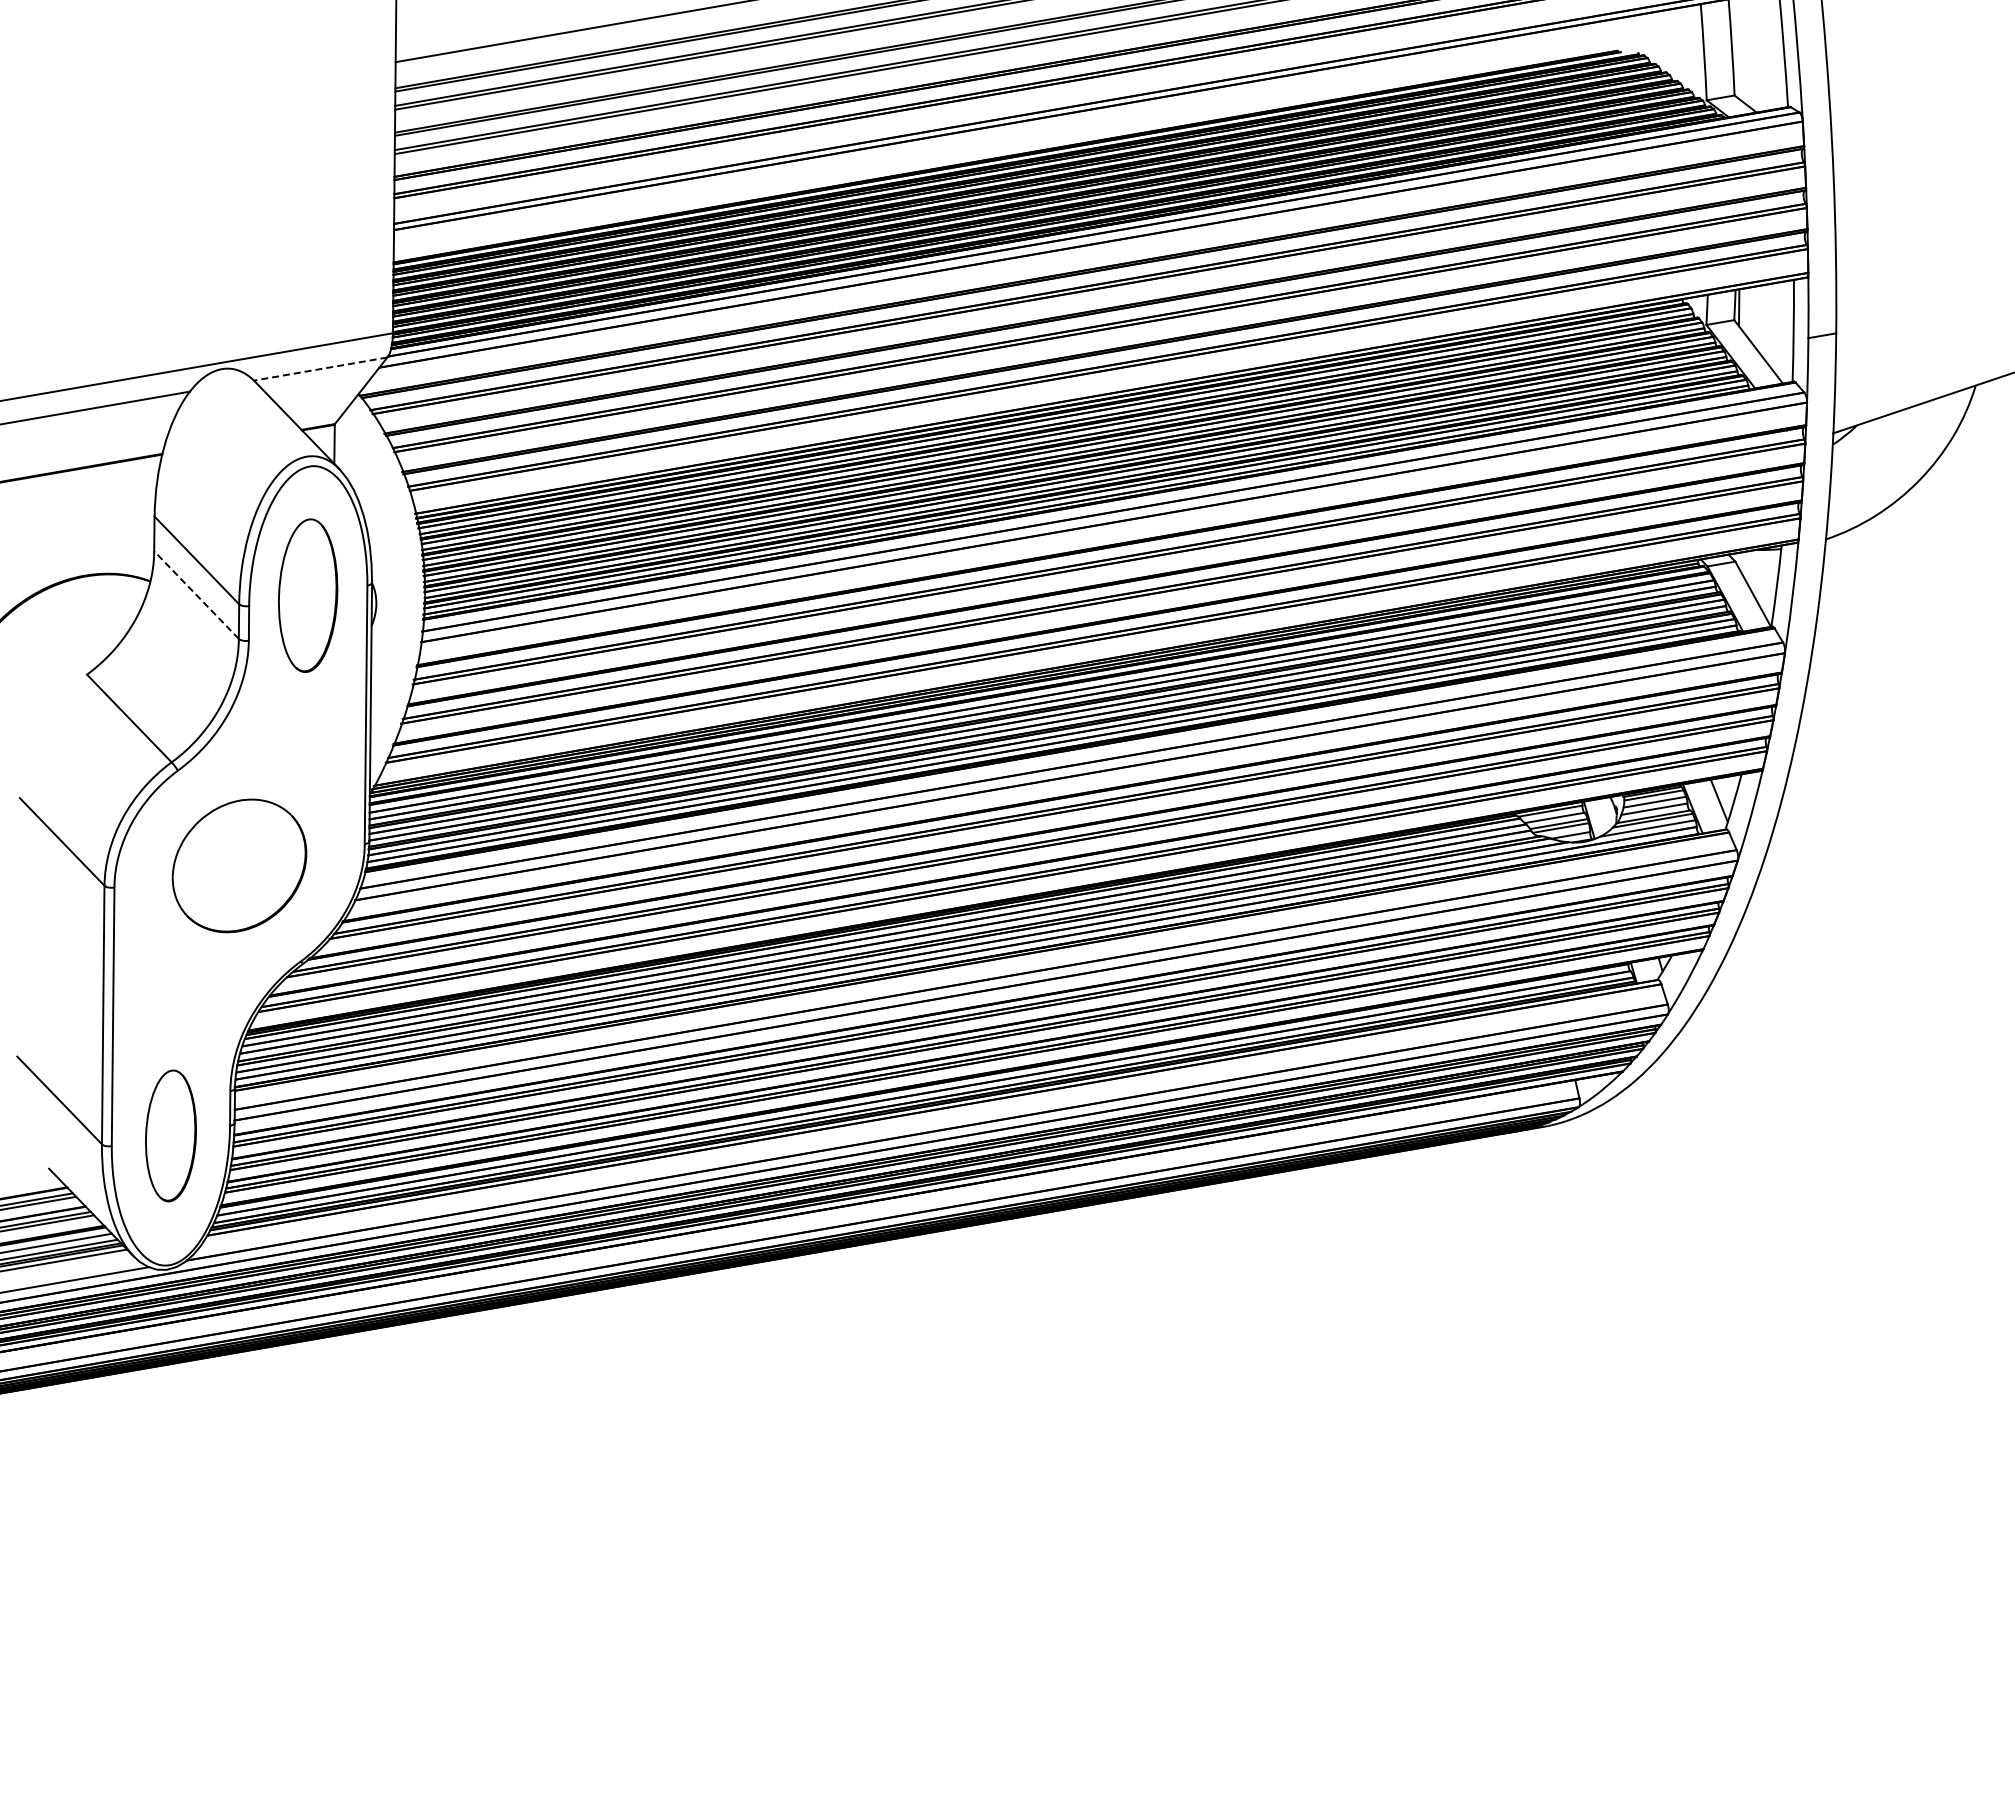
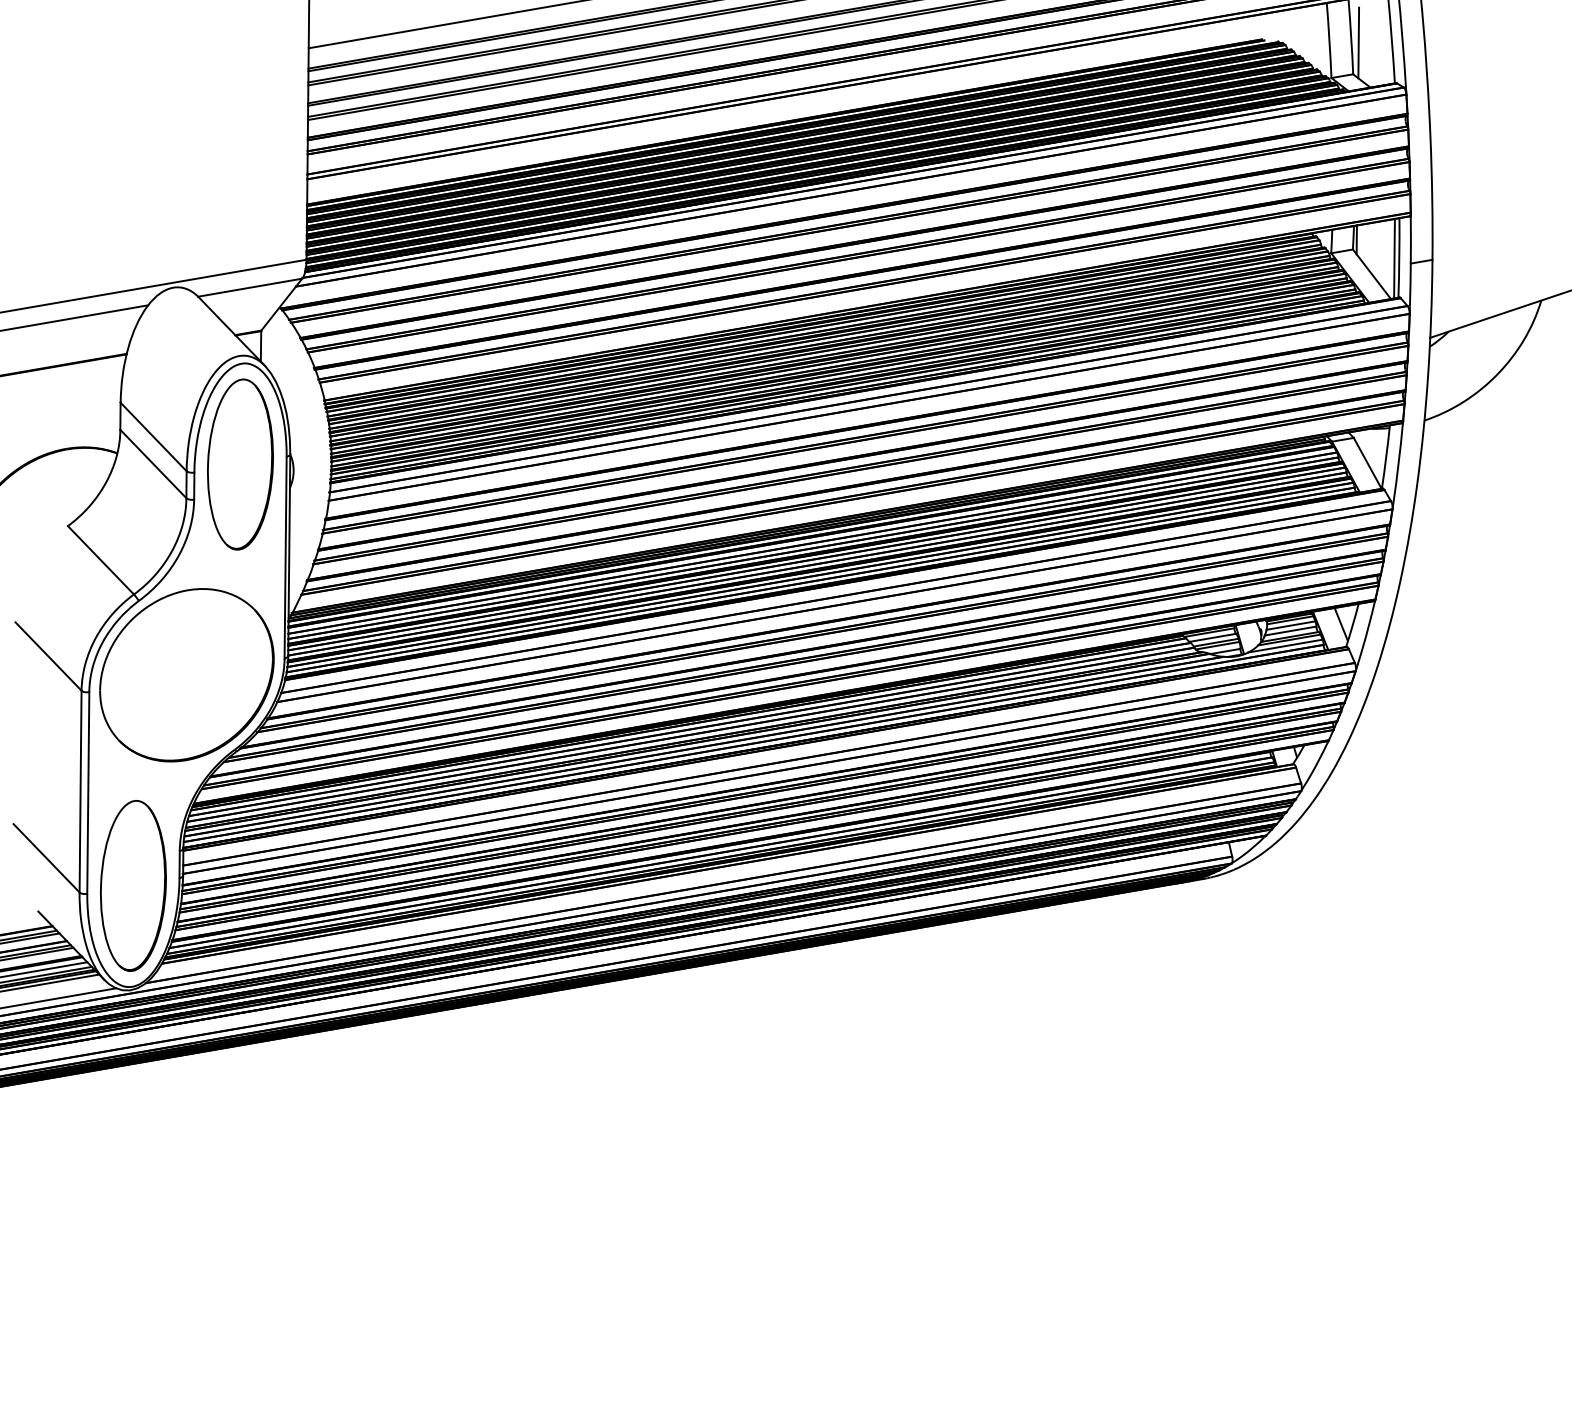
line: (1741, 55) -> (1358, 43), added
line: (1787, 331) -> (1394, 258), added
line: (320, 369) -> (250, 288), dashed -> solid
line: (196, 595) -> (153, 464), dashed -> solid
part: (307, 595) -> (239, 464), size x1.43
part: (239, 865) -> (186, 674), size x1.67
part: (170, 1135) -> (133, 885), size x1.67

